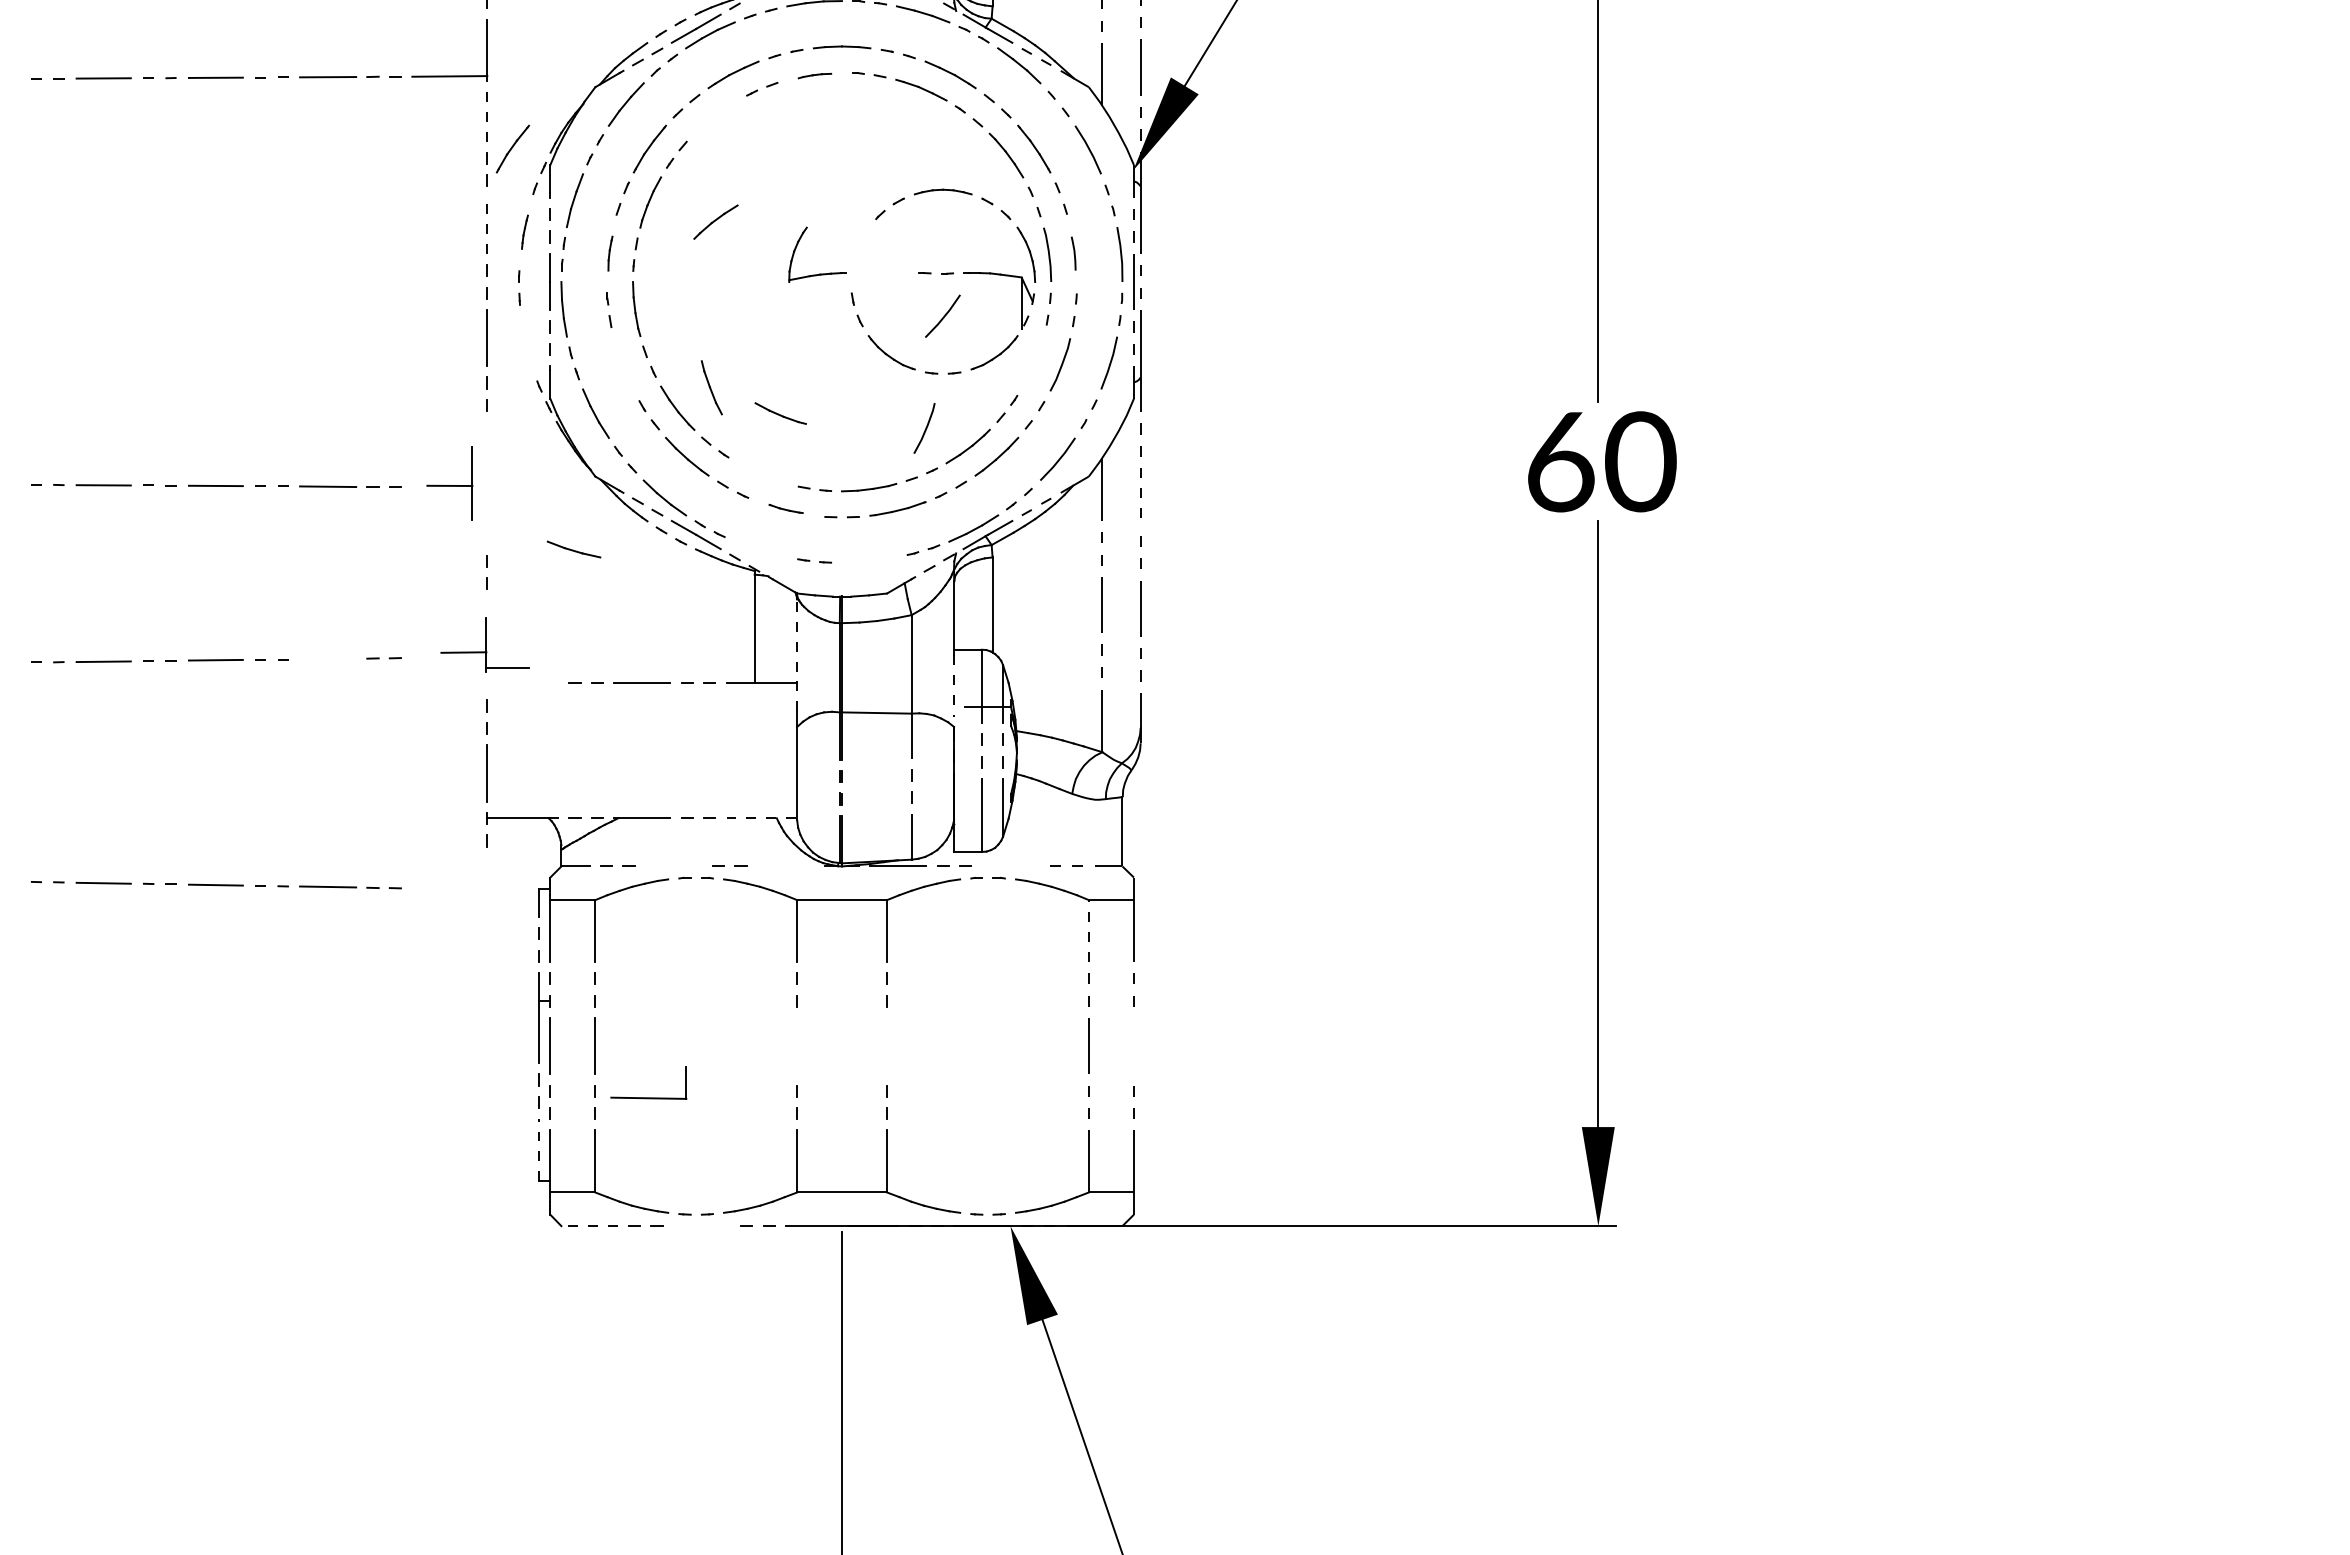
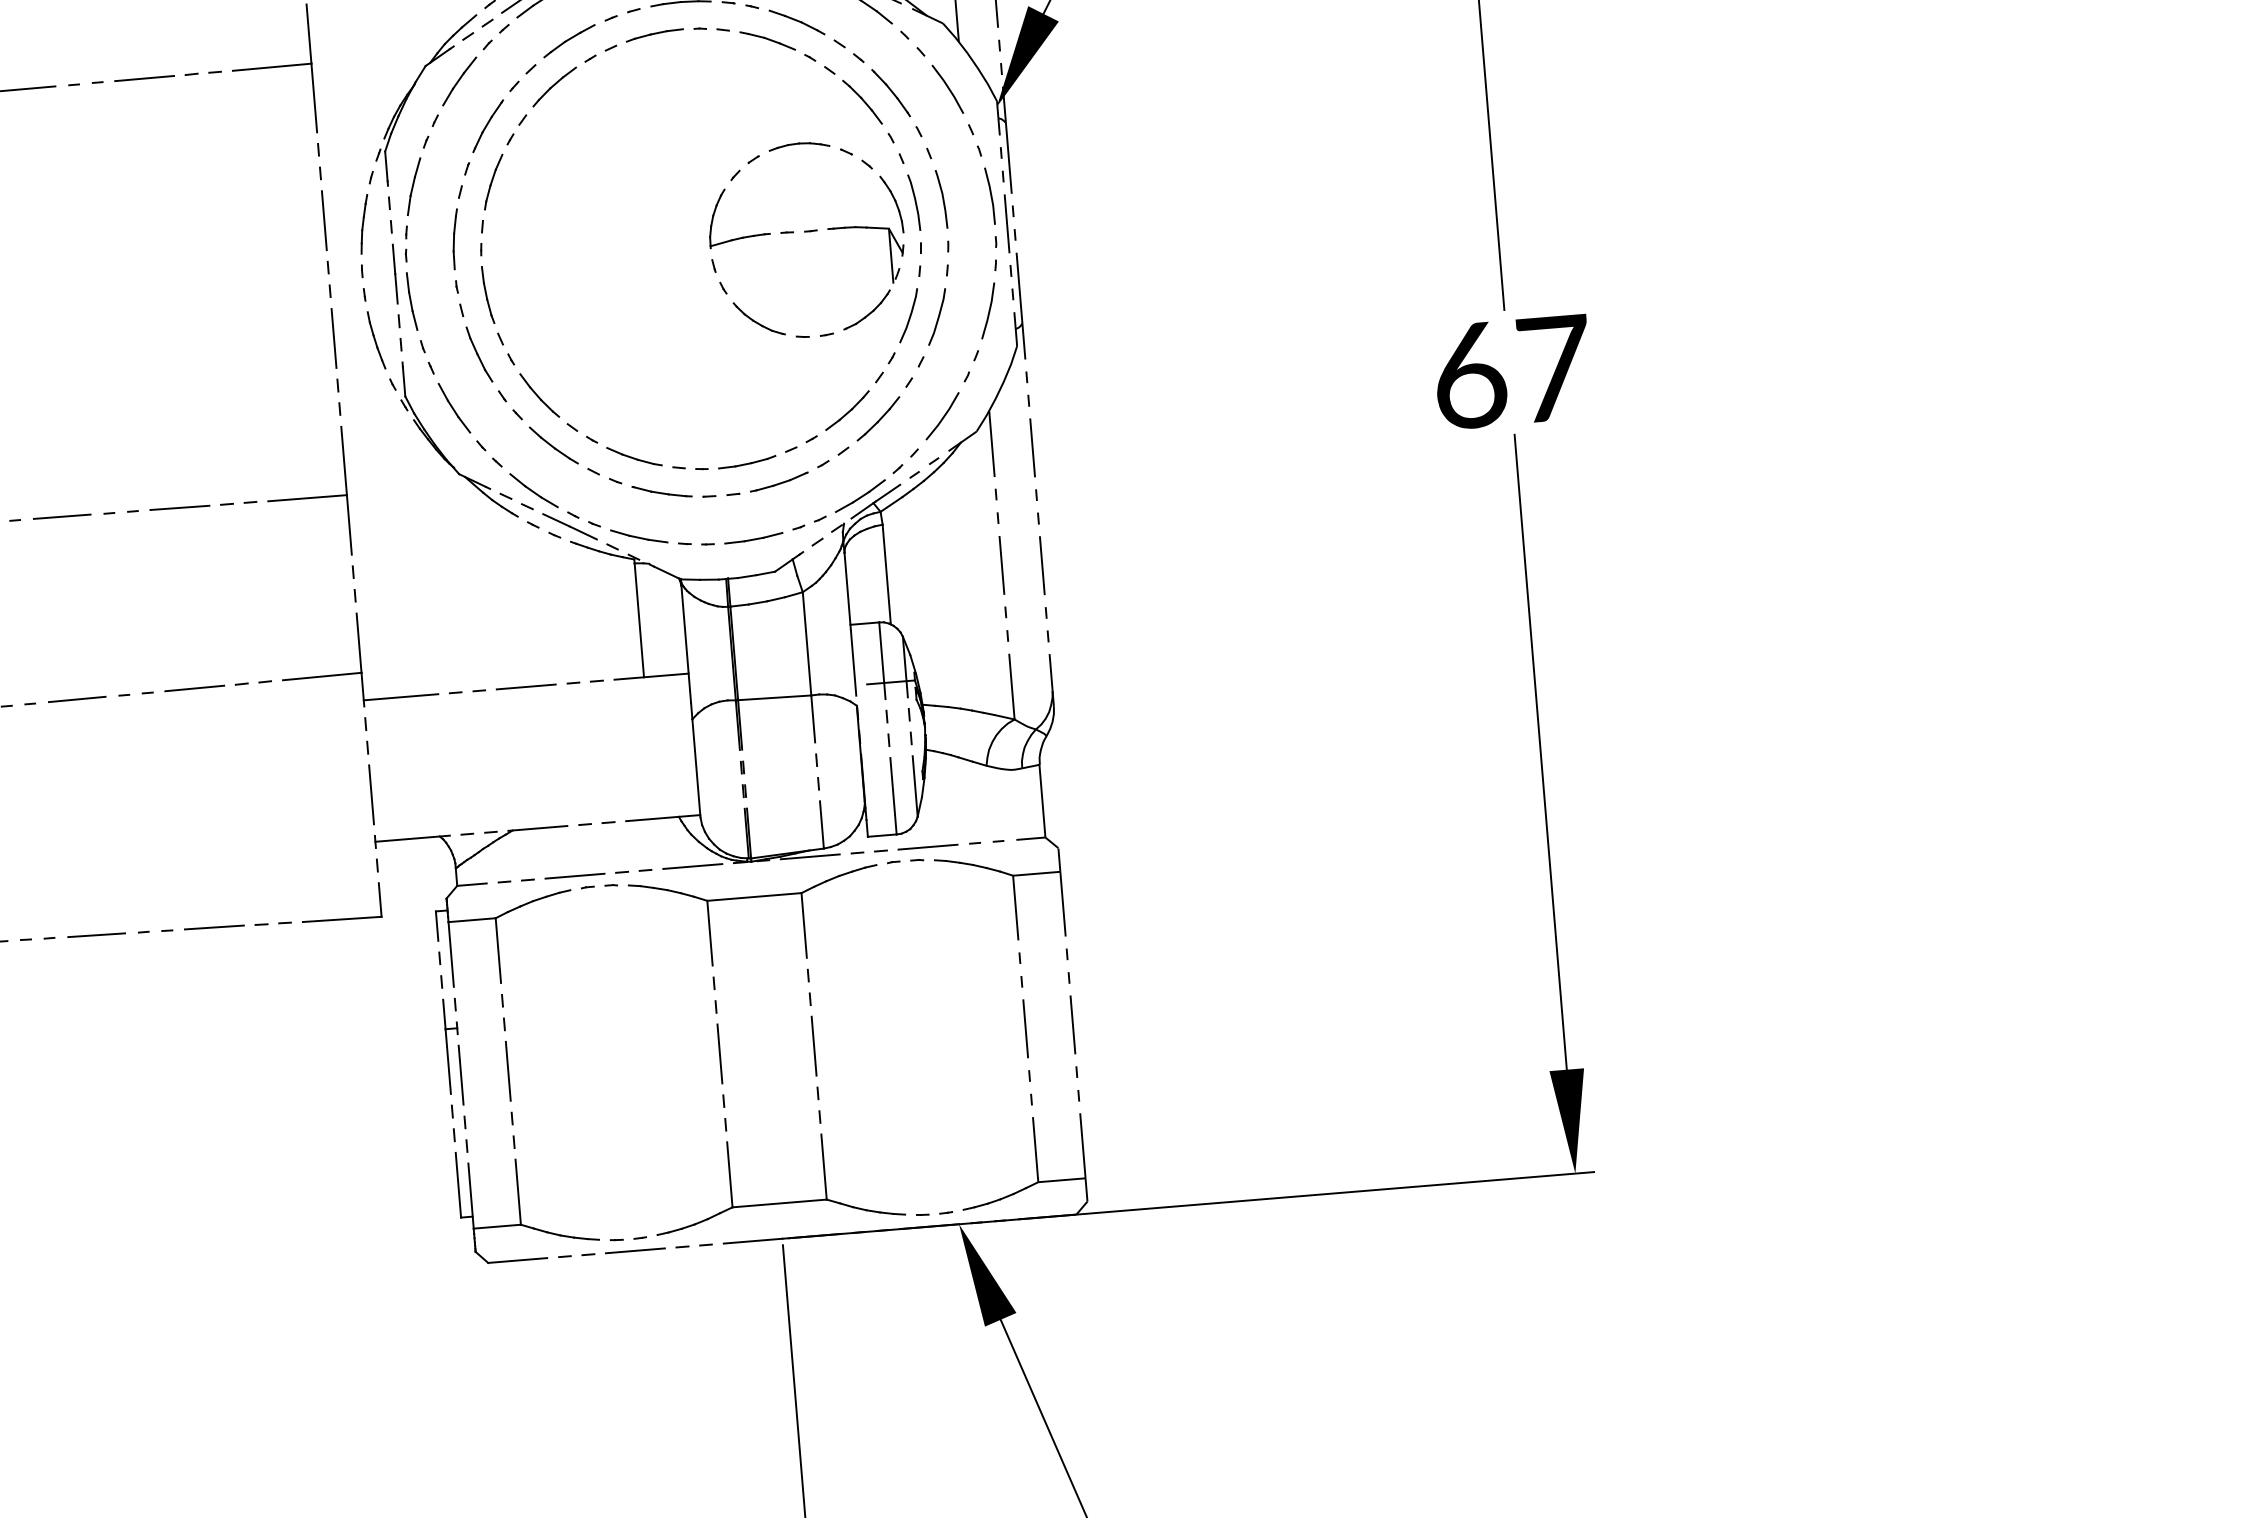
part: (814, 75) -> (654, 34), size x1.67
line: (487, 108) -> (314, 97), dashed -> solid
part: (512, 148) -> (344, 137), removed
part: (715, 221) -> (554, 86), moved
line: (487, 225) -> (324, 220), dashed -> solid
part: (524, 231) -> (363, 223), size x1.67
part: (610, 253) -> (455, 239), size x1.67
part: (1073, 253) -> (941, 199), size x1.67
part: (819, 273) -> (741, 236), moved
line: (943, 316) -> (810, 276), removed
part: (527, 343) -> (376, 340), added
part: (711, 387) -> (479, 354), moved
part: (780, 413) -> (634, 456), moved
line: (925, 428) -> (909, 315), moved
text: (1640, 461) -> (1553, 368), 60 -> 67
part: (449, 483) -> (306, 494), size x1.67
line: (1140, 496) -> (1032, 448), dashed -> solid
part: (785, 508) -> (661, 491), size x1.67
part: (573, 549) -> (638, 536), moved
part: (869, 559) -> (753, 537), added
part: (484, 644) -> (357, 659), size x1.67
line: (797, 655) -> (686, 644), dashed -> solid
line: (328, 658) -> (195, 687), added
line: (954, 686) -> (853, 663), dashed -> solid
line: (762, 818) -> (663, 818), dashed -> solid
line: (673, 866) -> (574, 876), added
line: (785, 866) -> (692, 866), added
line: (1010, 866) -> (928, 847), added
line: (1088, 930) -> (1015, 907), dashed -> solid
line: (886, 1045) -> (813, 1045), added
line: (1133, 1045) -> (1072, 1024), added
line: (797, 1046) -> (720, 1054), added
part: (648, 1097) -> (341, 918), moved
line: (539, 1150) -> (458, 1185), dashed -> solid
line: (589, 1226) -> (517, 1260), dashed -> solid
line: (701, 1226) -> (635, 1251), added

